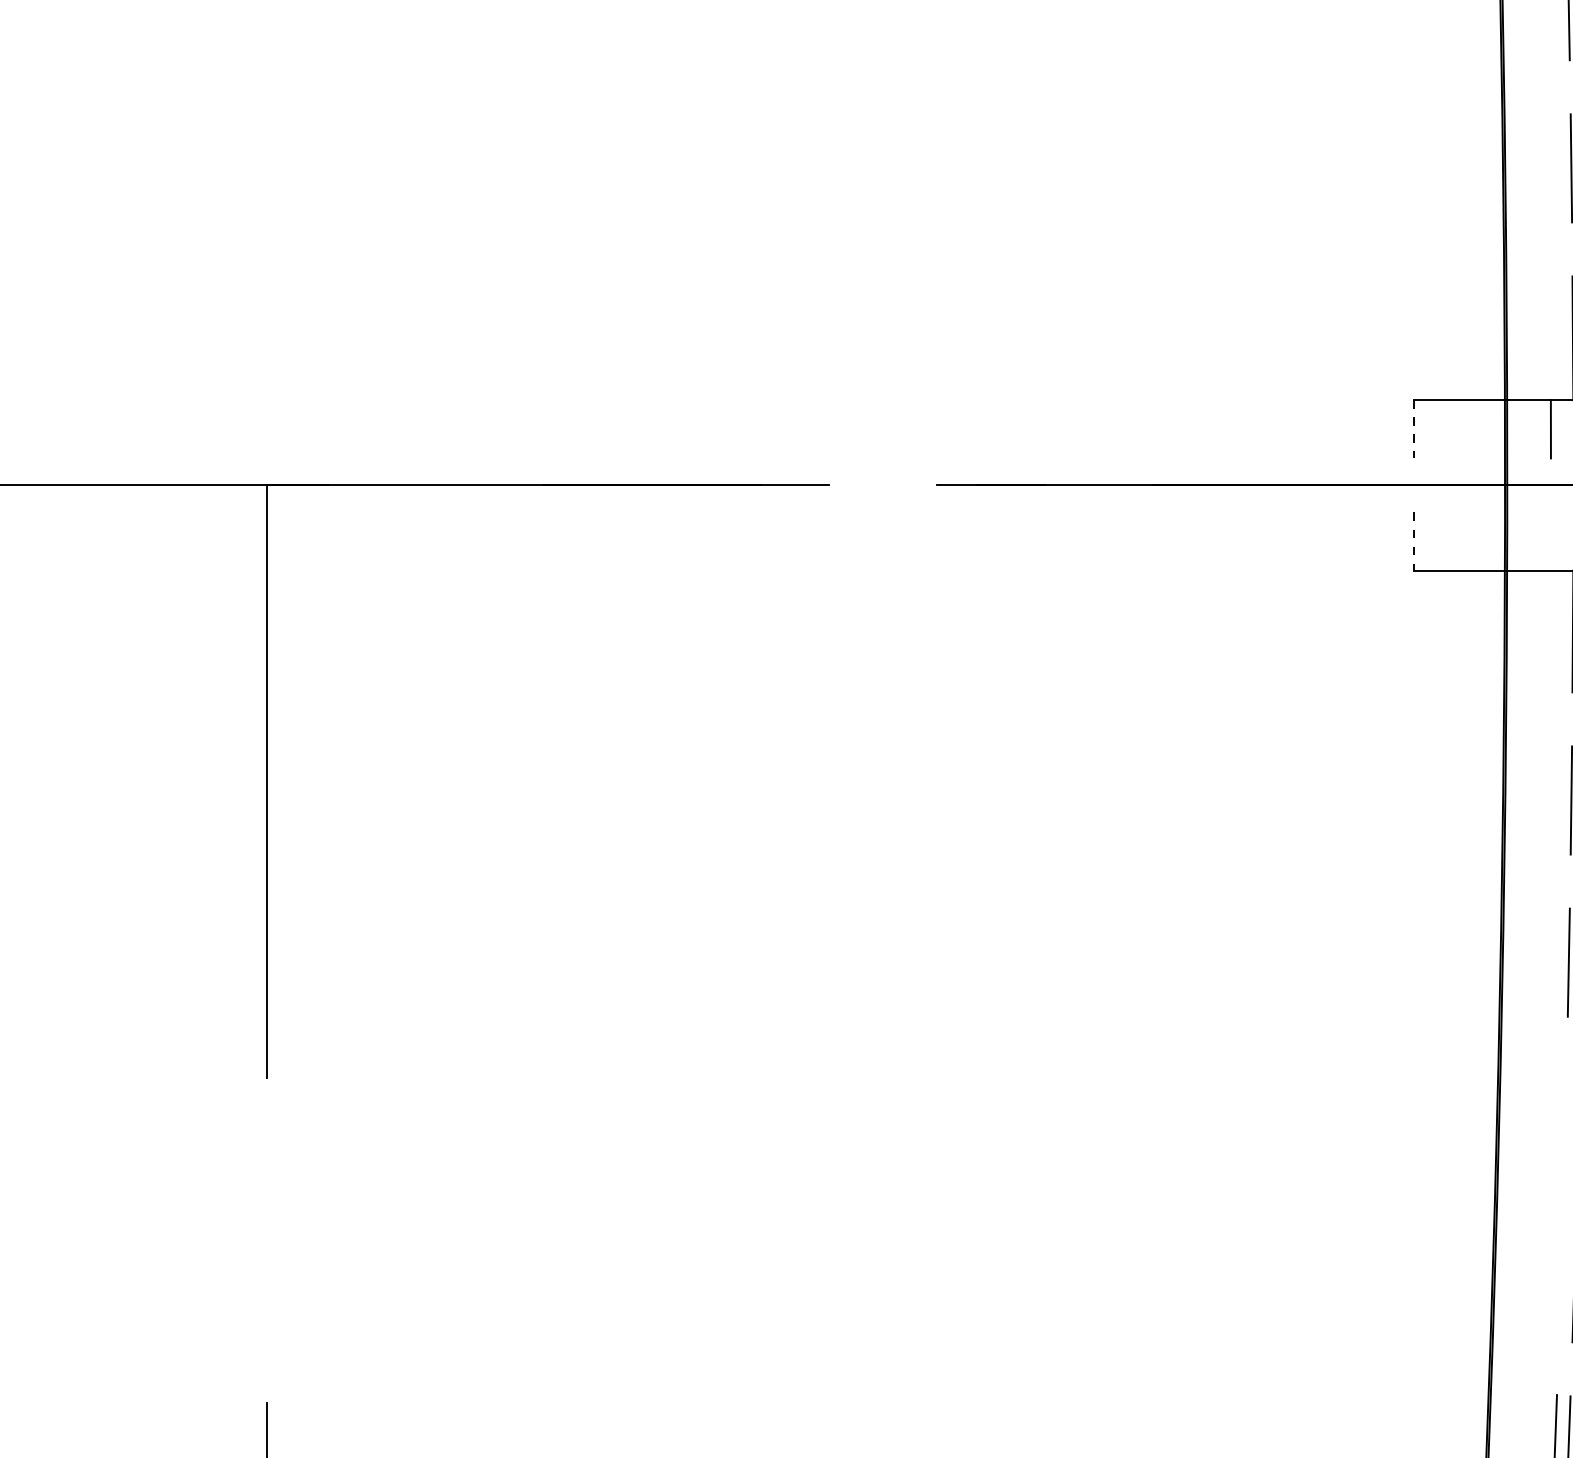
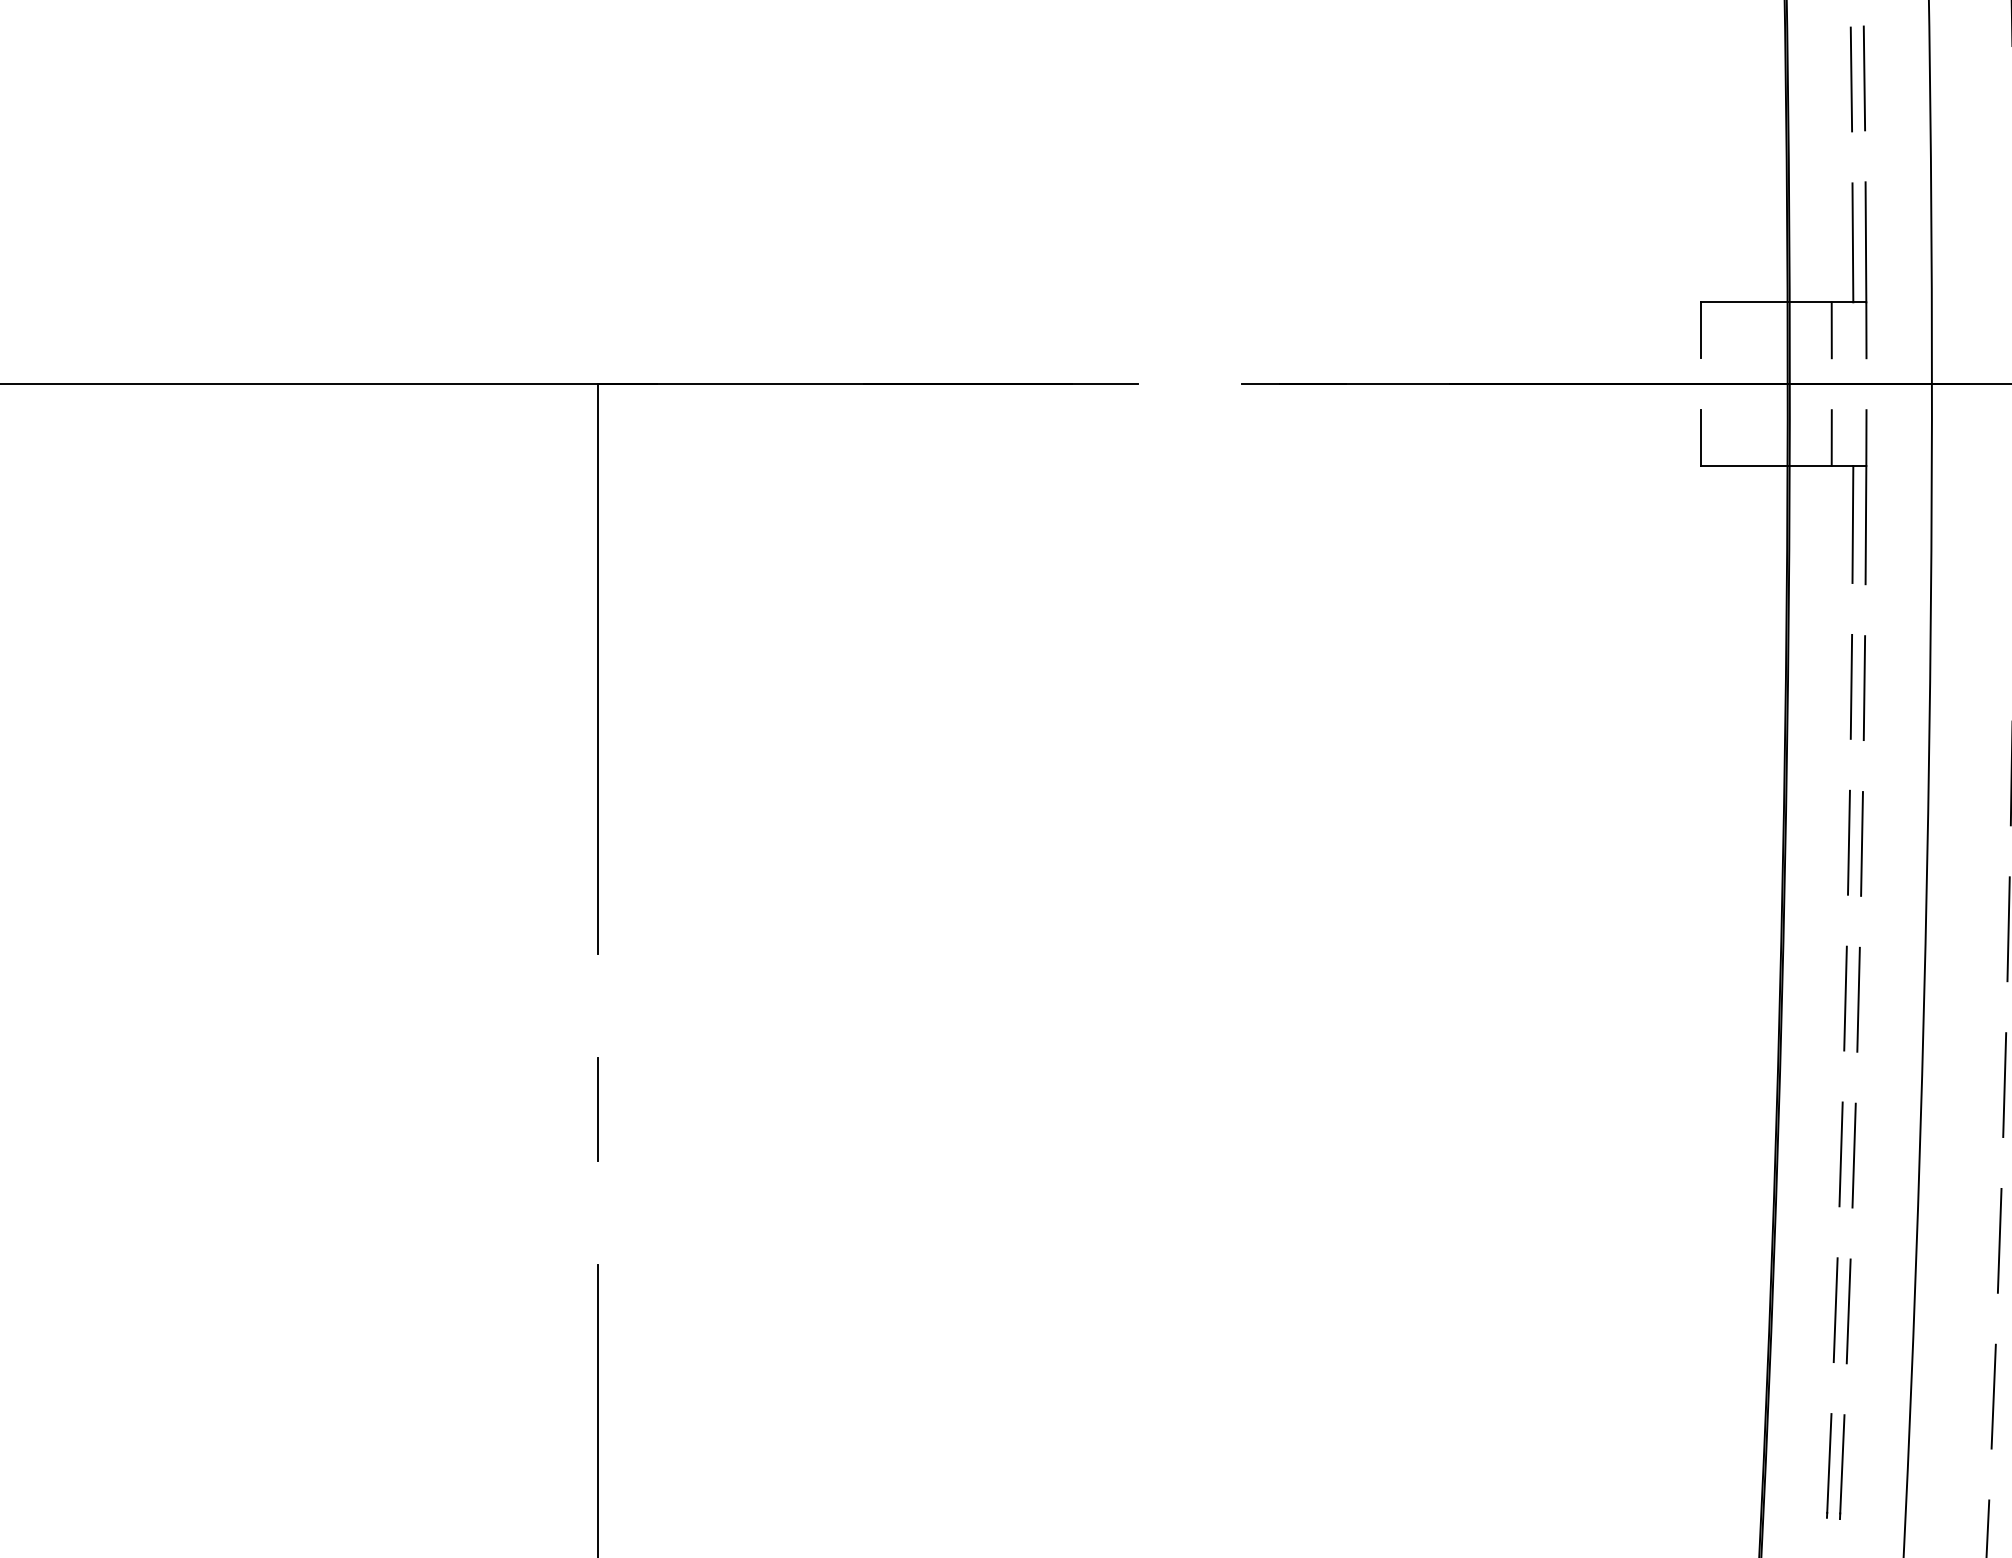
line: (1414, 429) -> (1700, 330), dashed -> solid
line: (1550, 540) -> (1831, 437), added
line: (1414, 541) -> (1700, 438), dashed -> solid
line: (1565, 1124) -> (1845, 998), added
line: (267, 1240) -> (598, 1109), added
line: (1560, 1287) -> (1840, 1154), added

